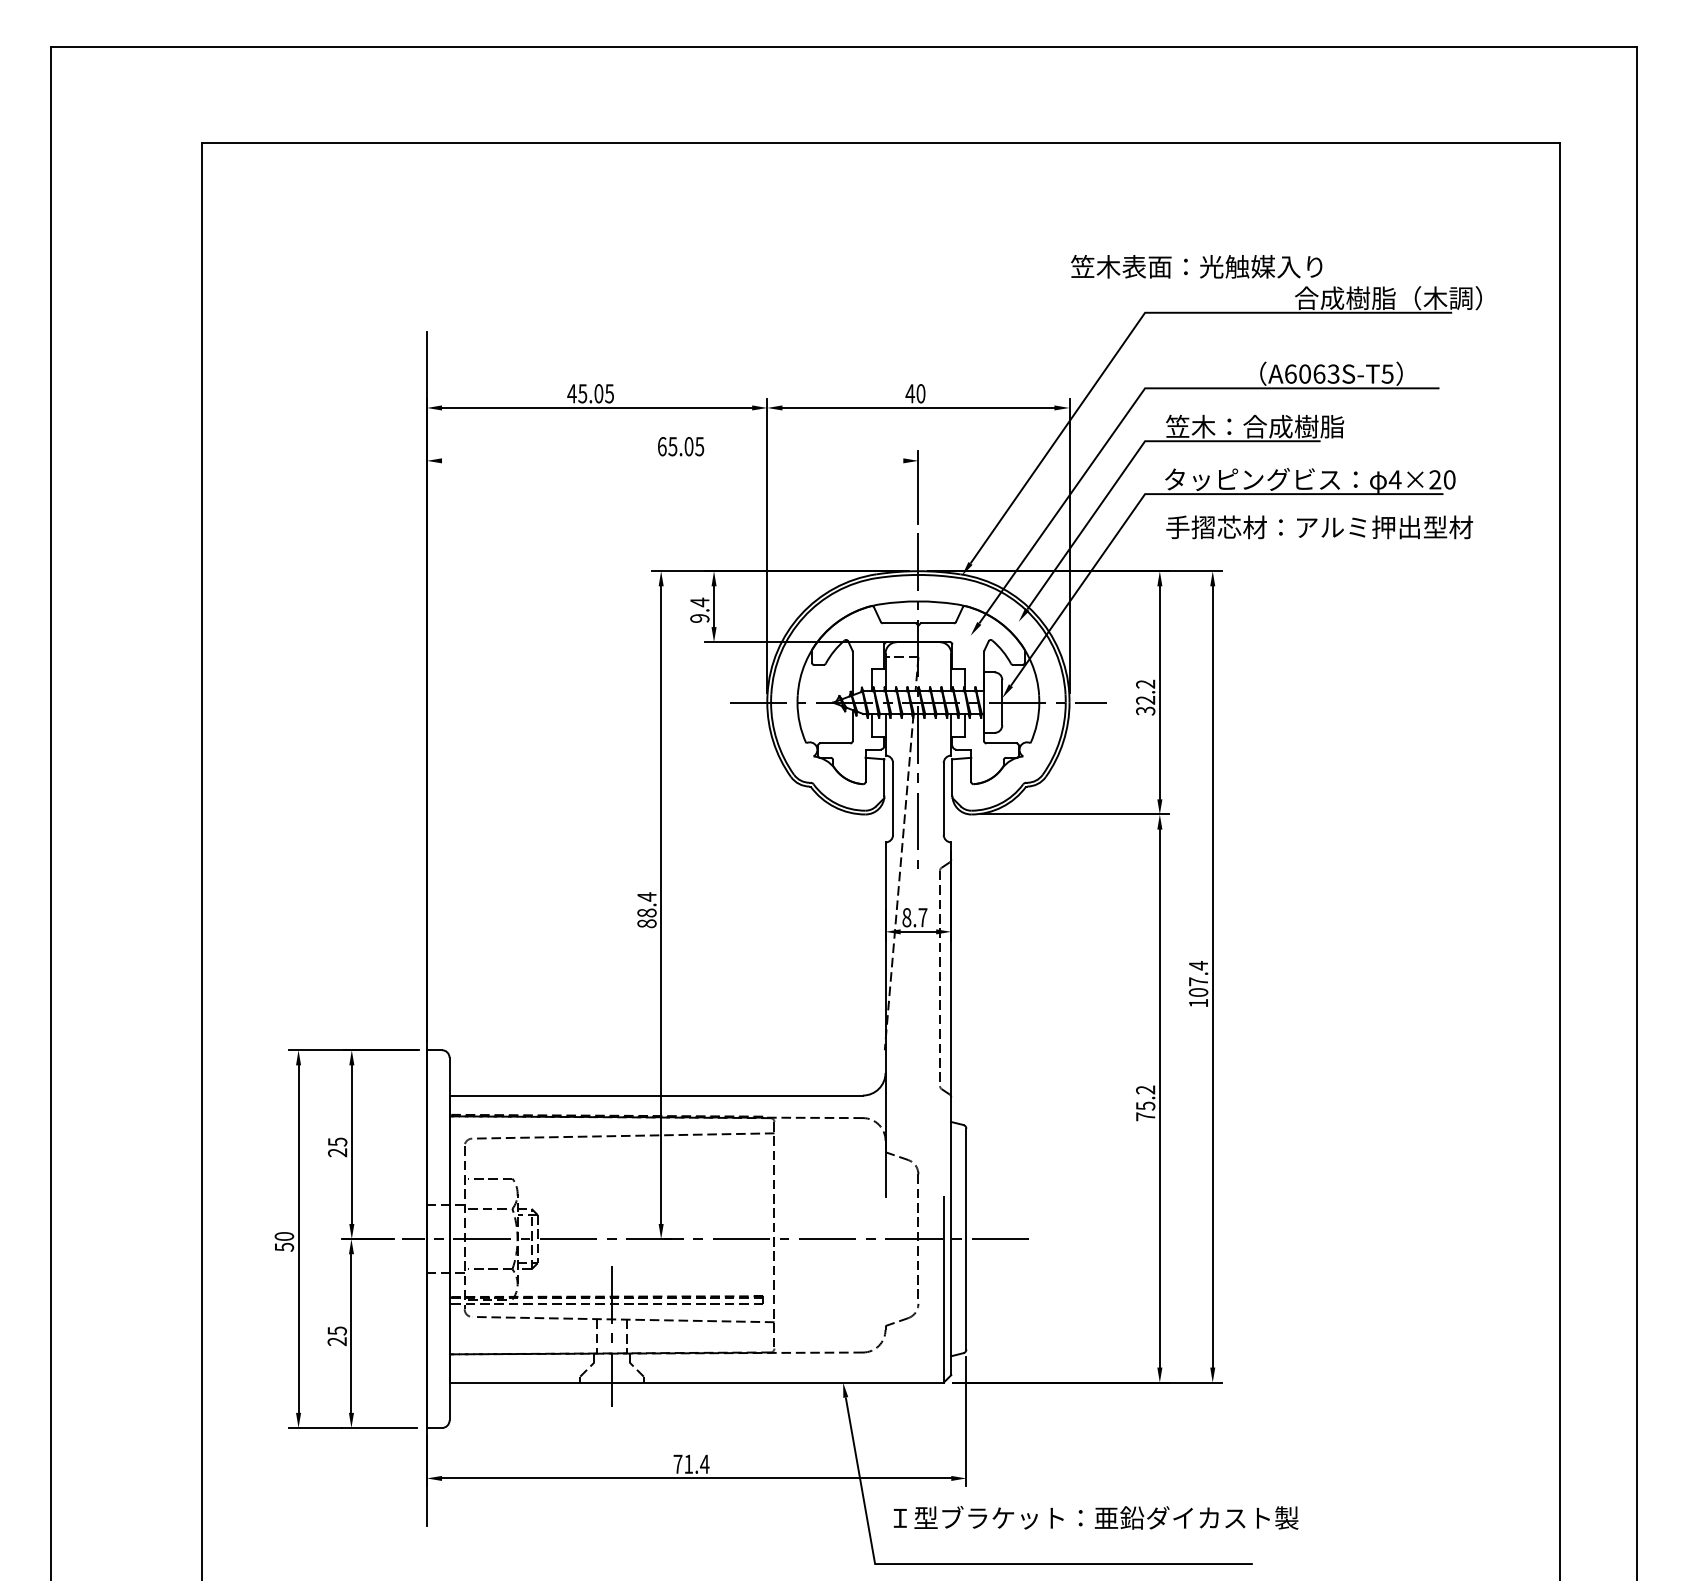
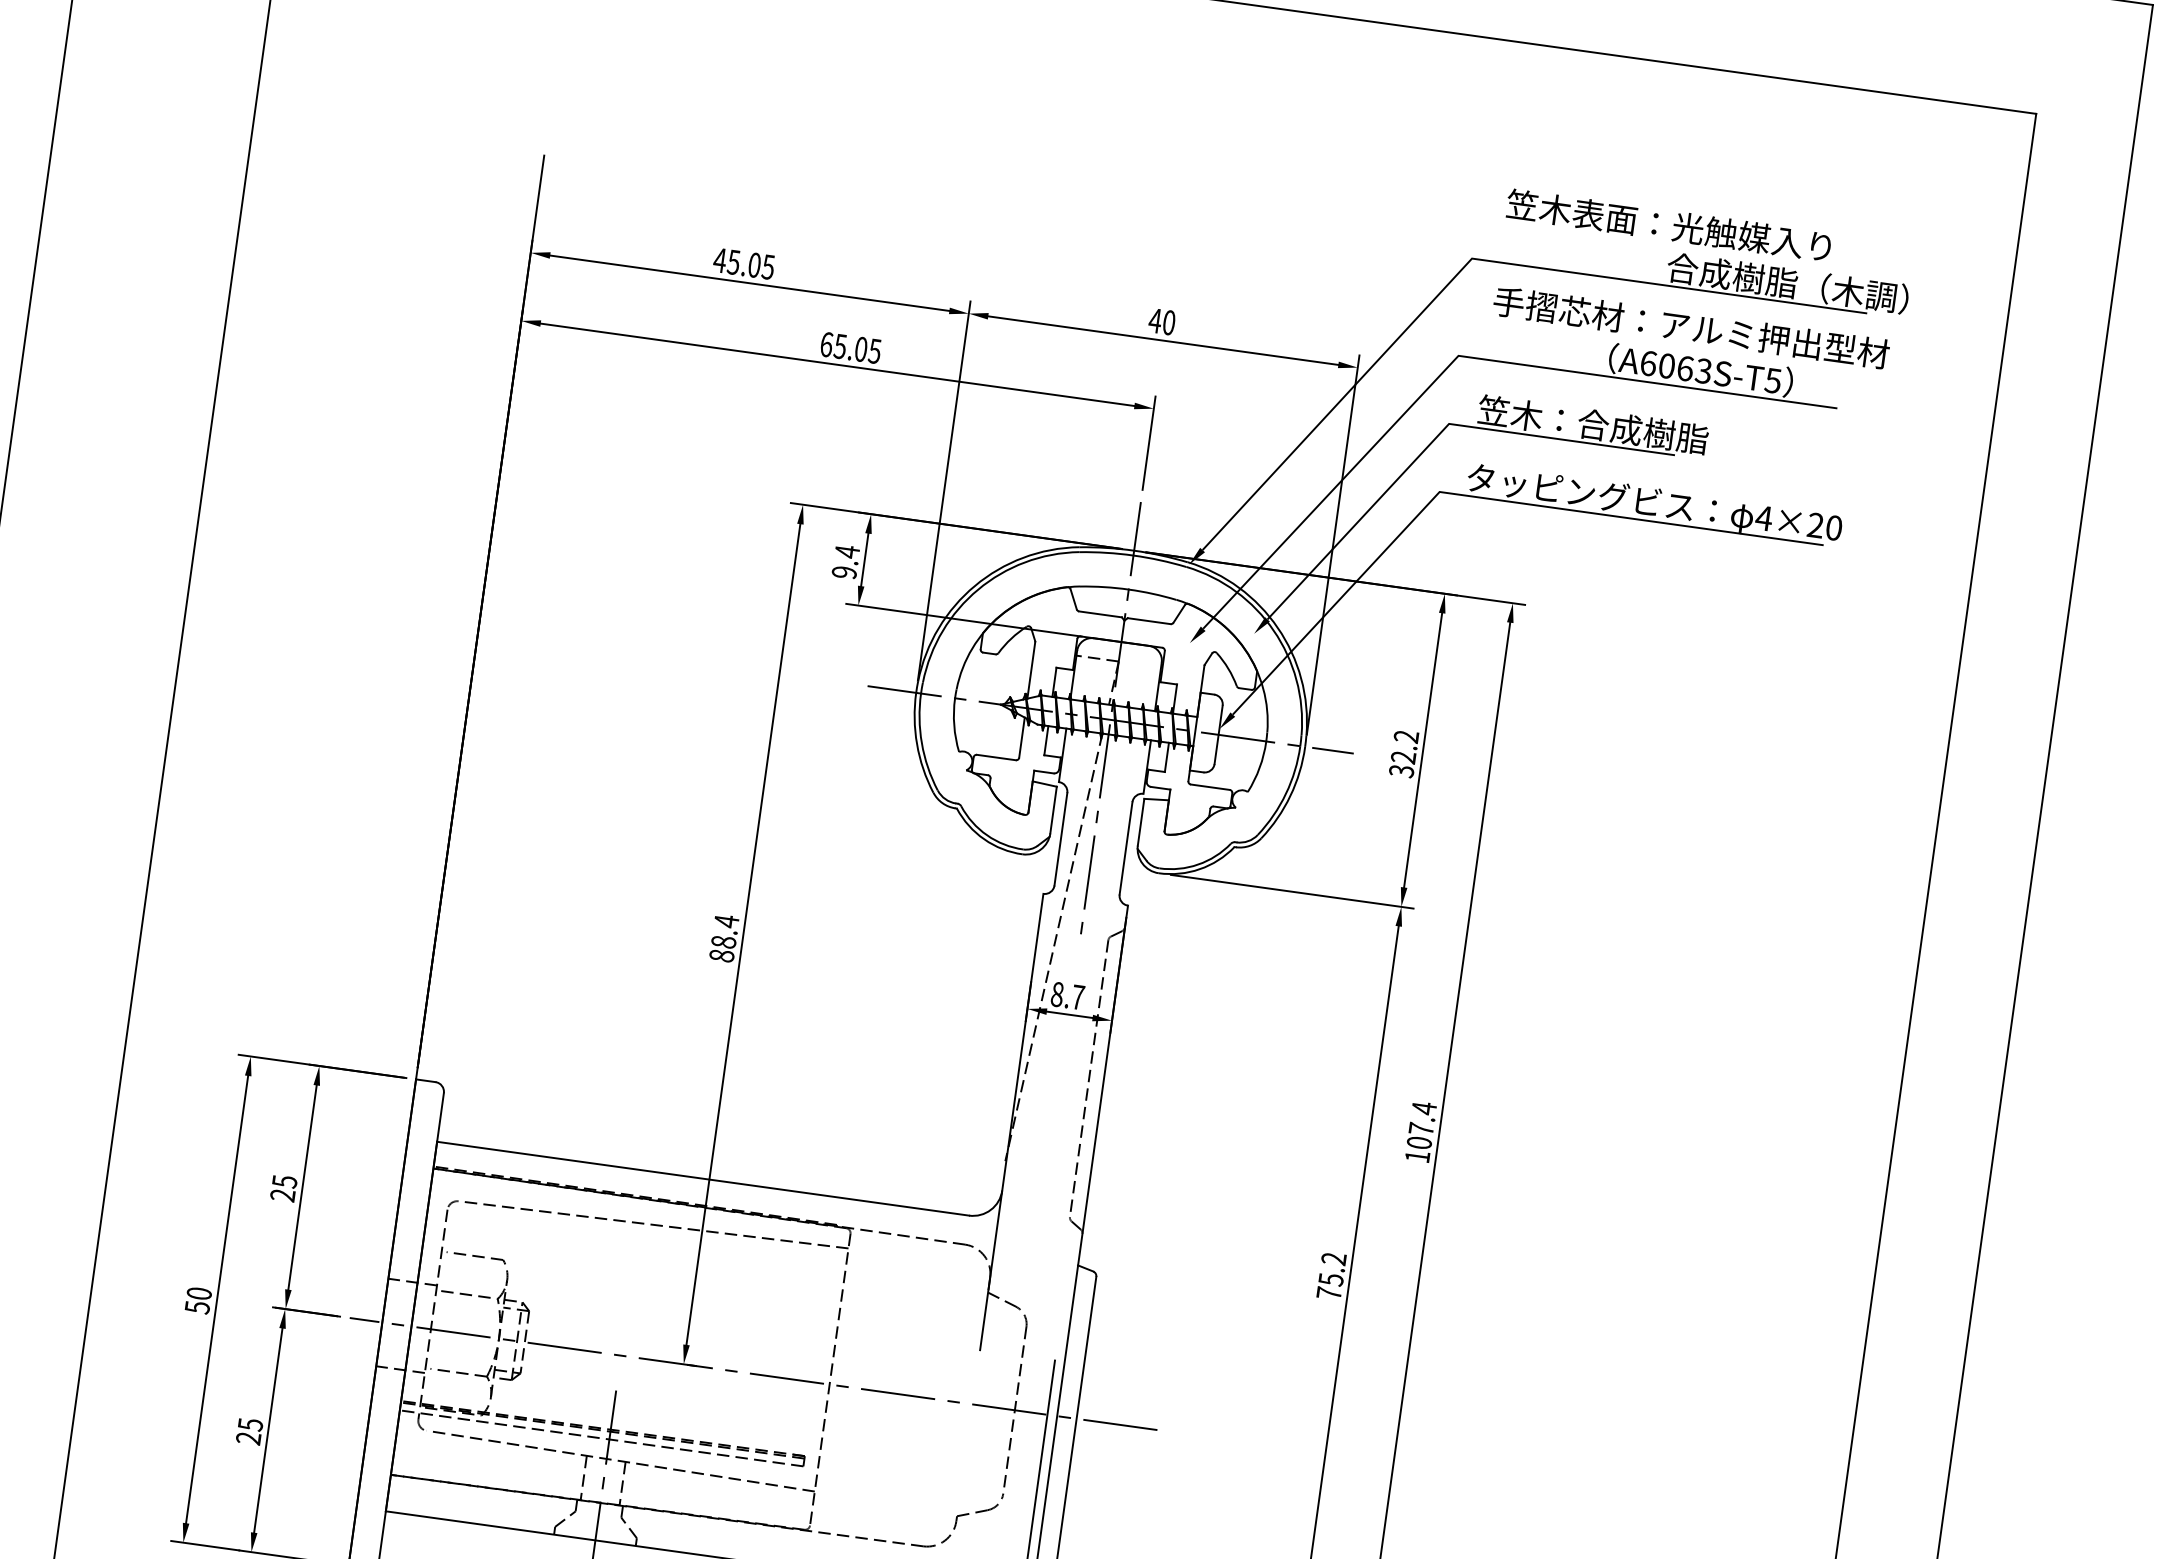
text: (1196, 266) -> (1668, 225), moved
line: (672, 460) -> (837, 364), added
text: (1319, 527) -> (1691, 327), moved

